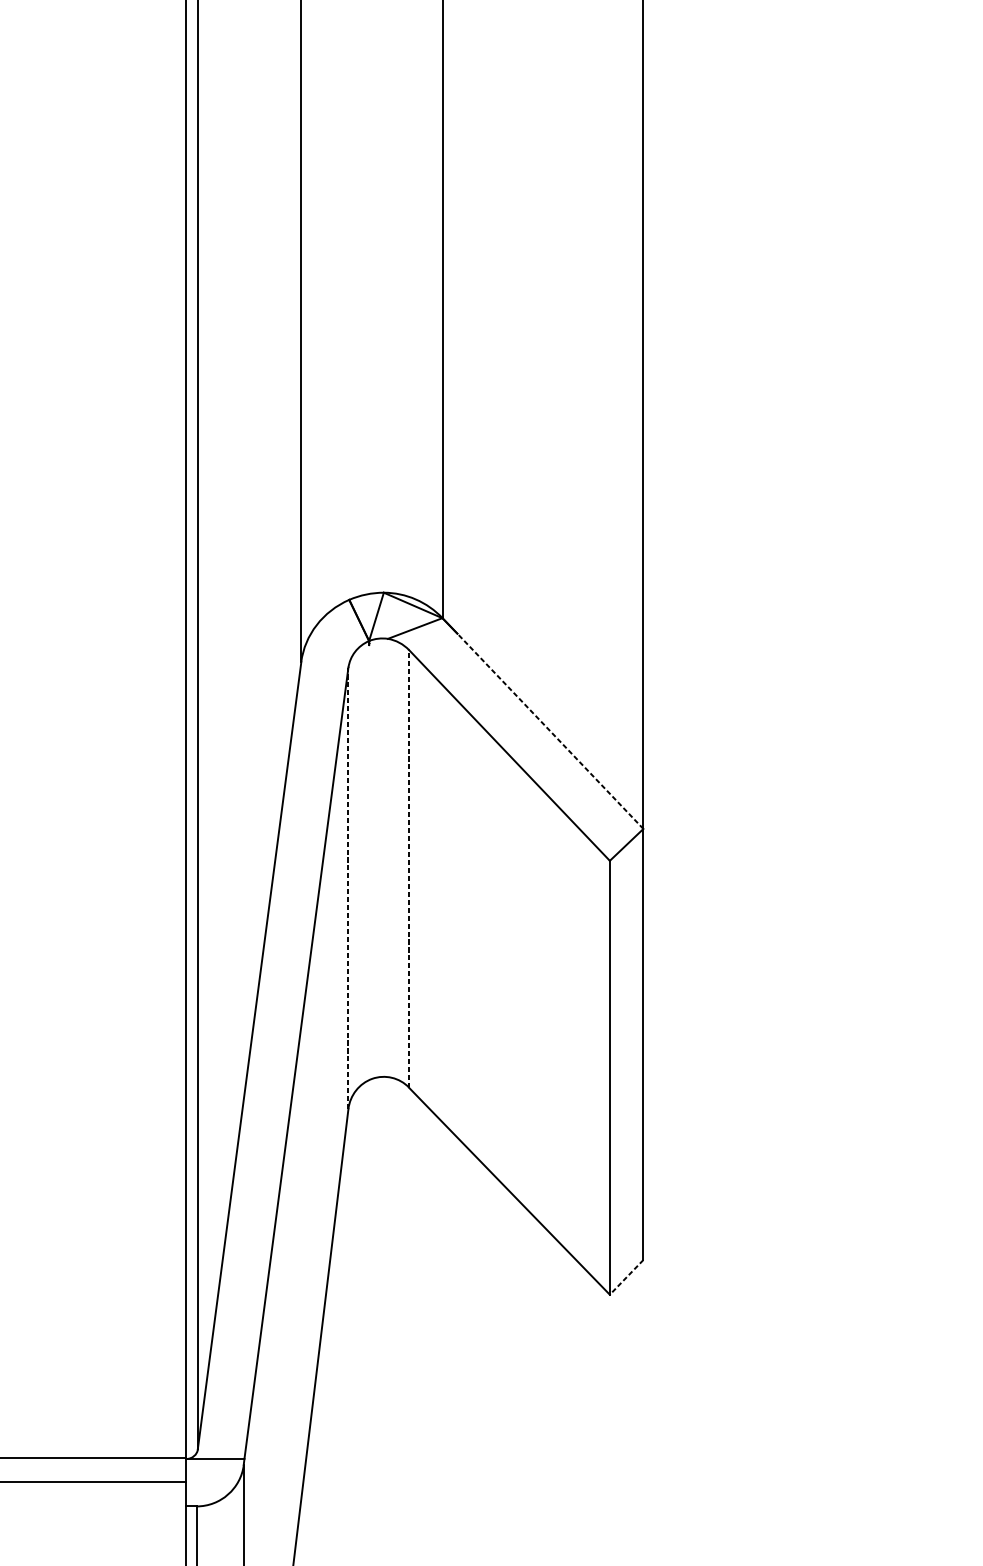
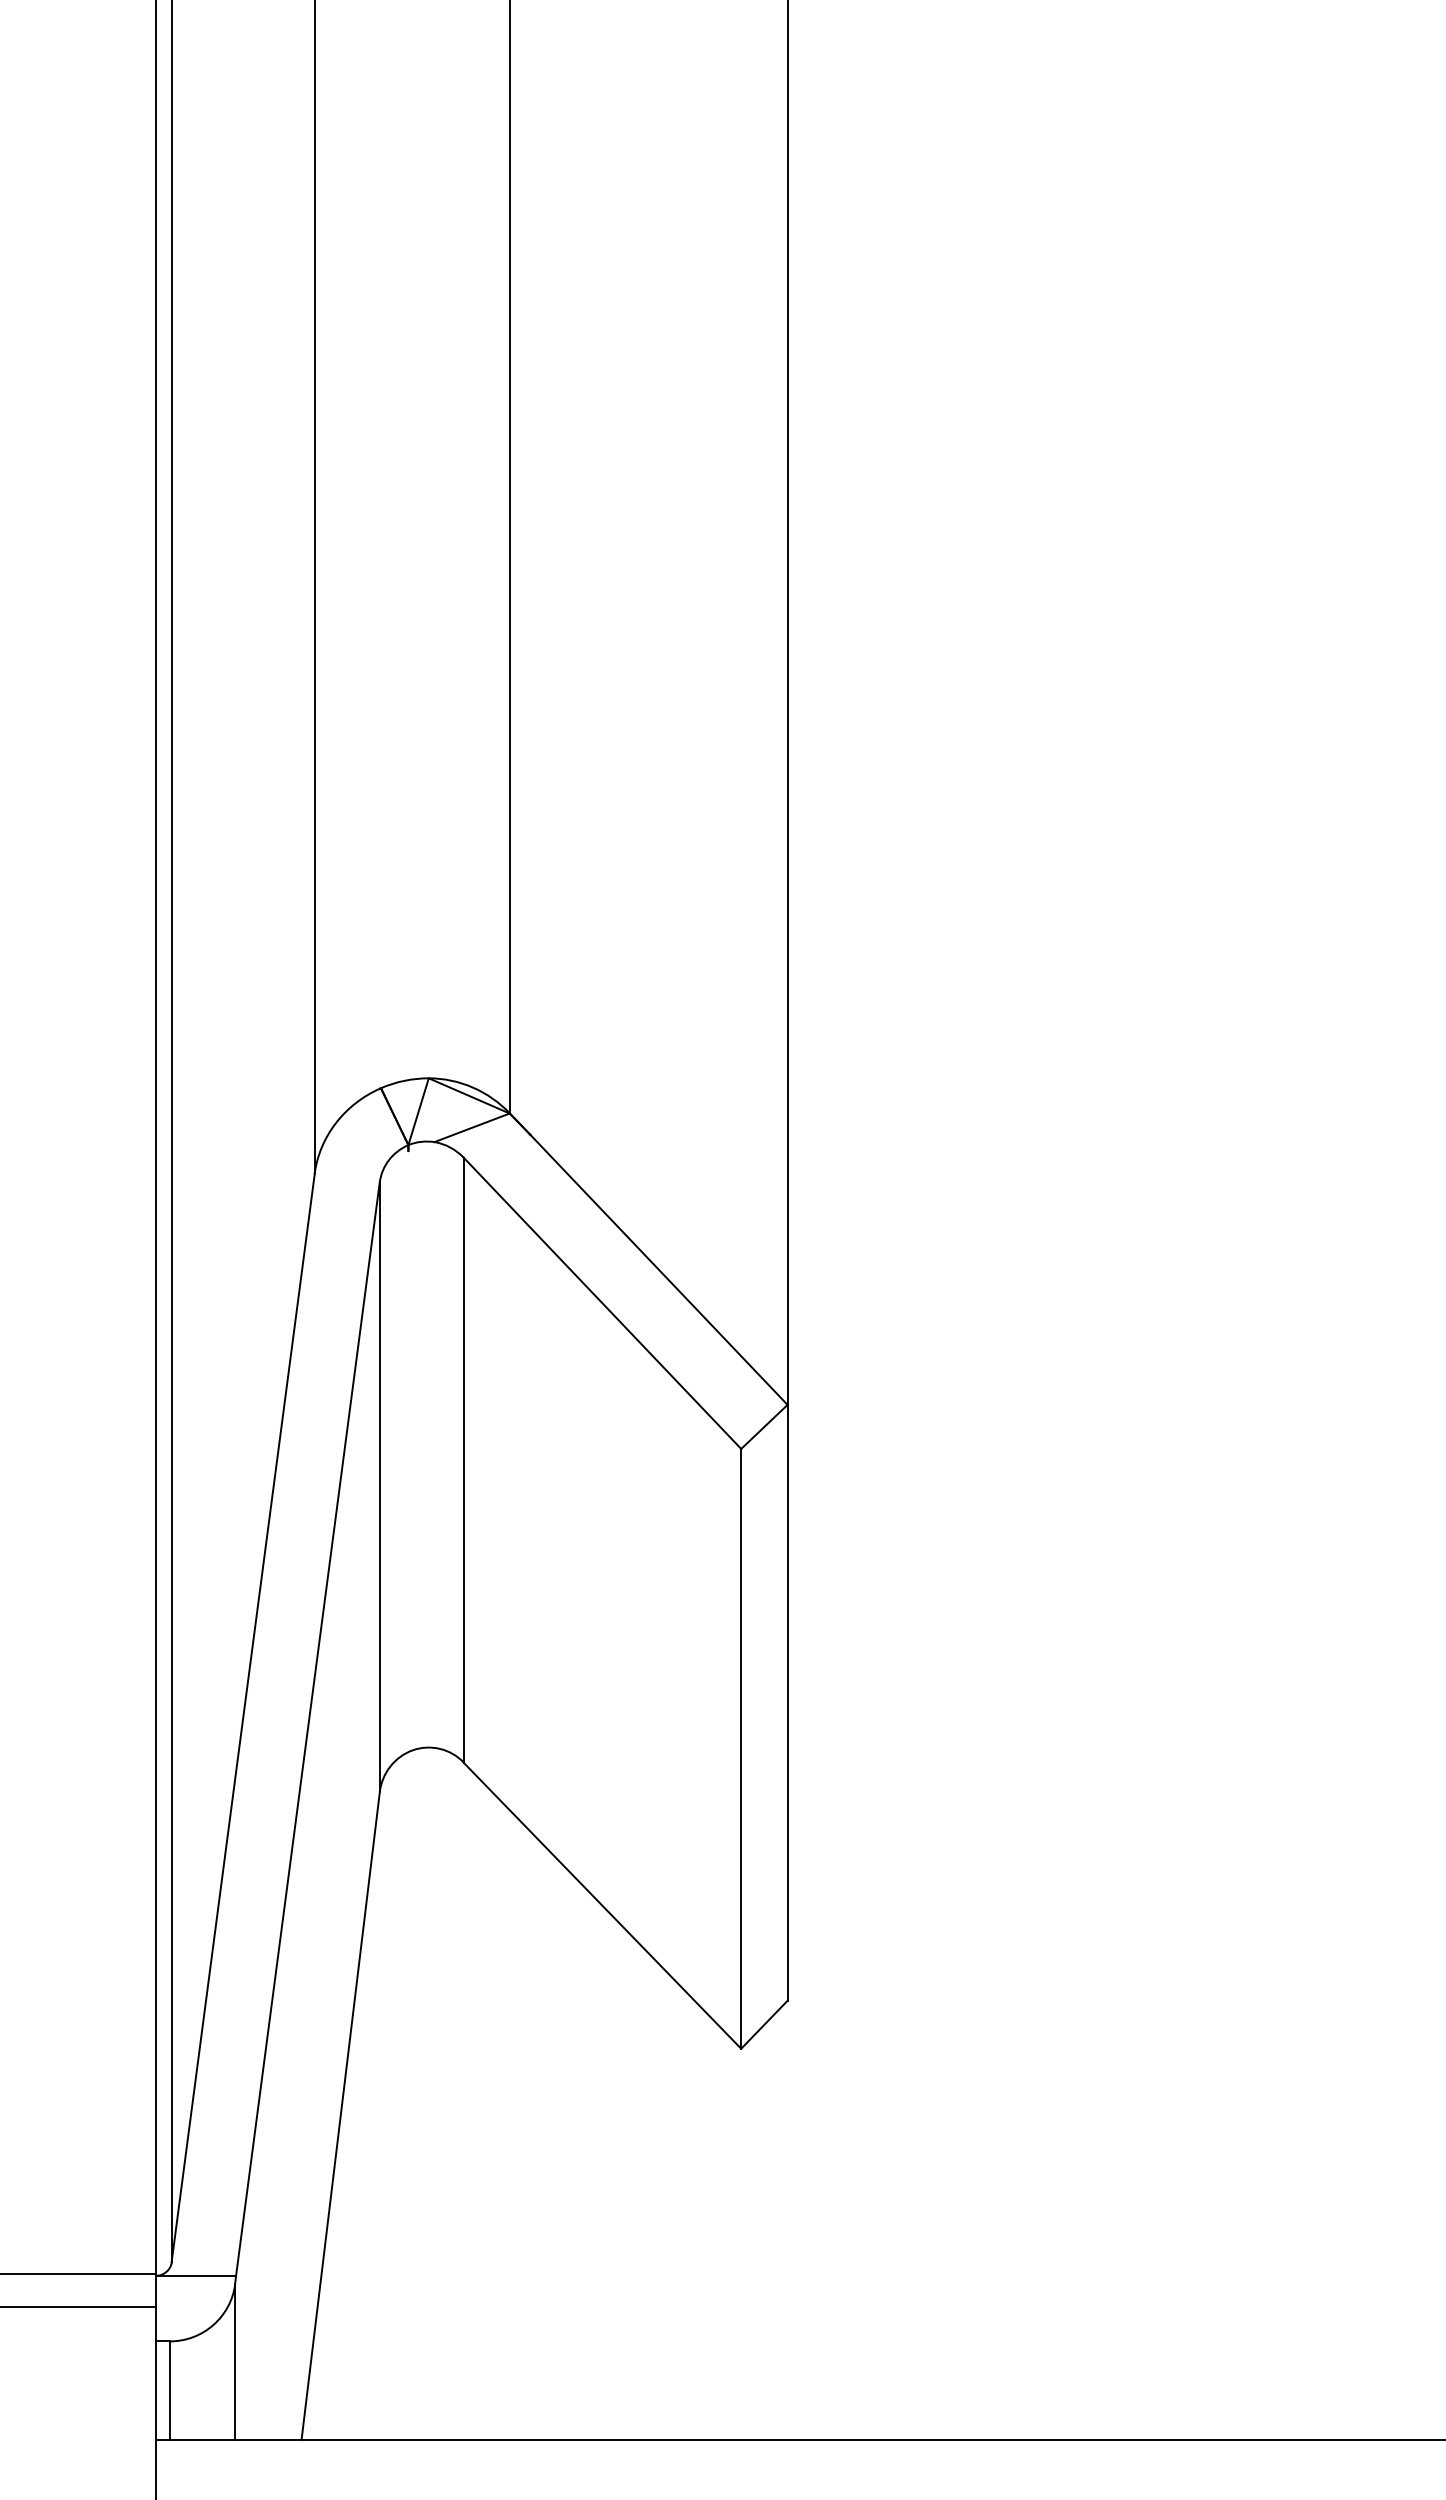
line: (550, 731) -> (658, 1269), dashed -> solid
line: (408, 869) -> (463, 1460), dashed -> solid
line: (348, 888) -> (379, 1486), dashed -> solid
line: (626, 1277) -> (764, 2025), dashed -> solid

